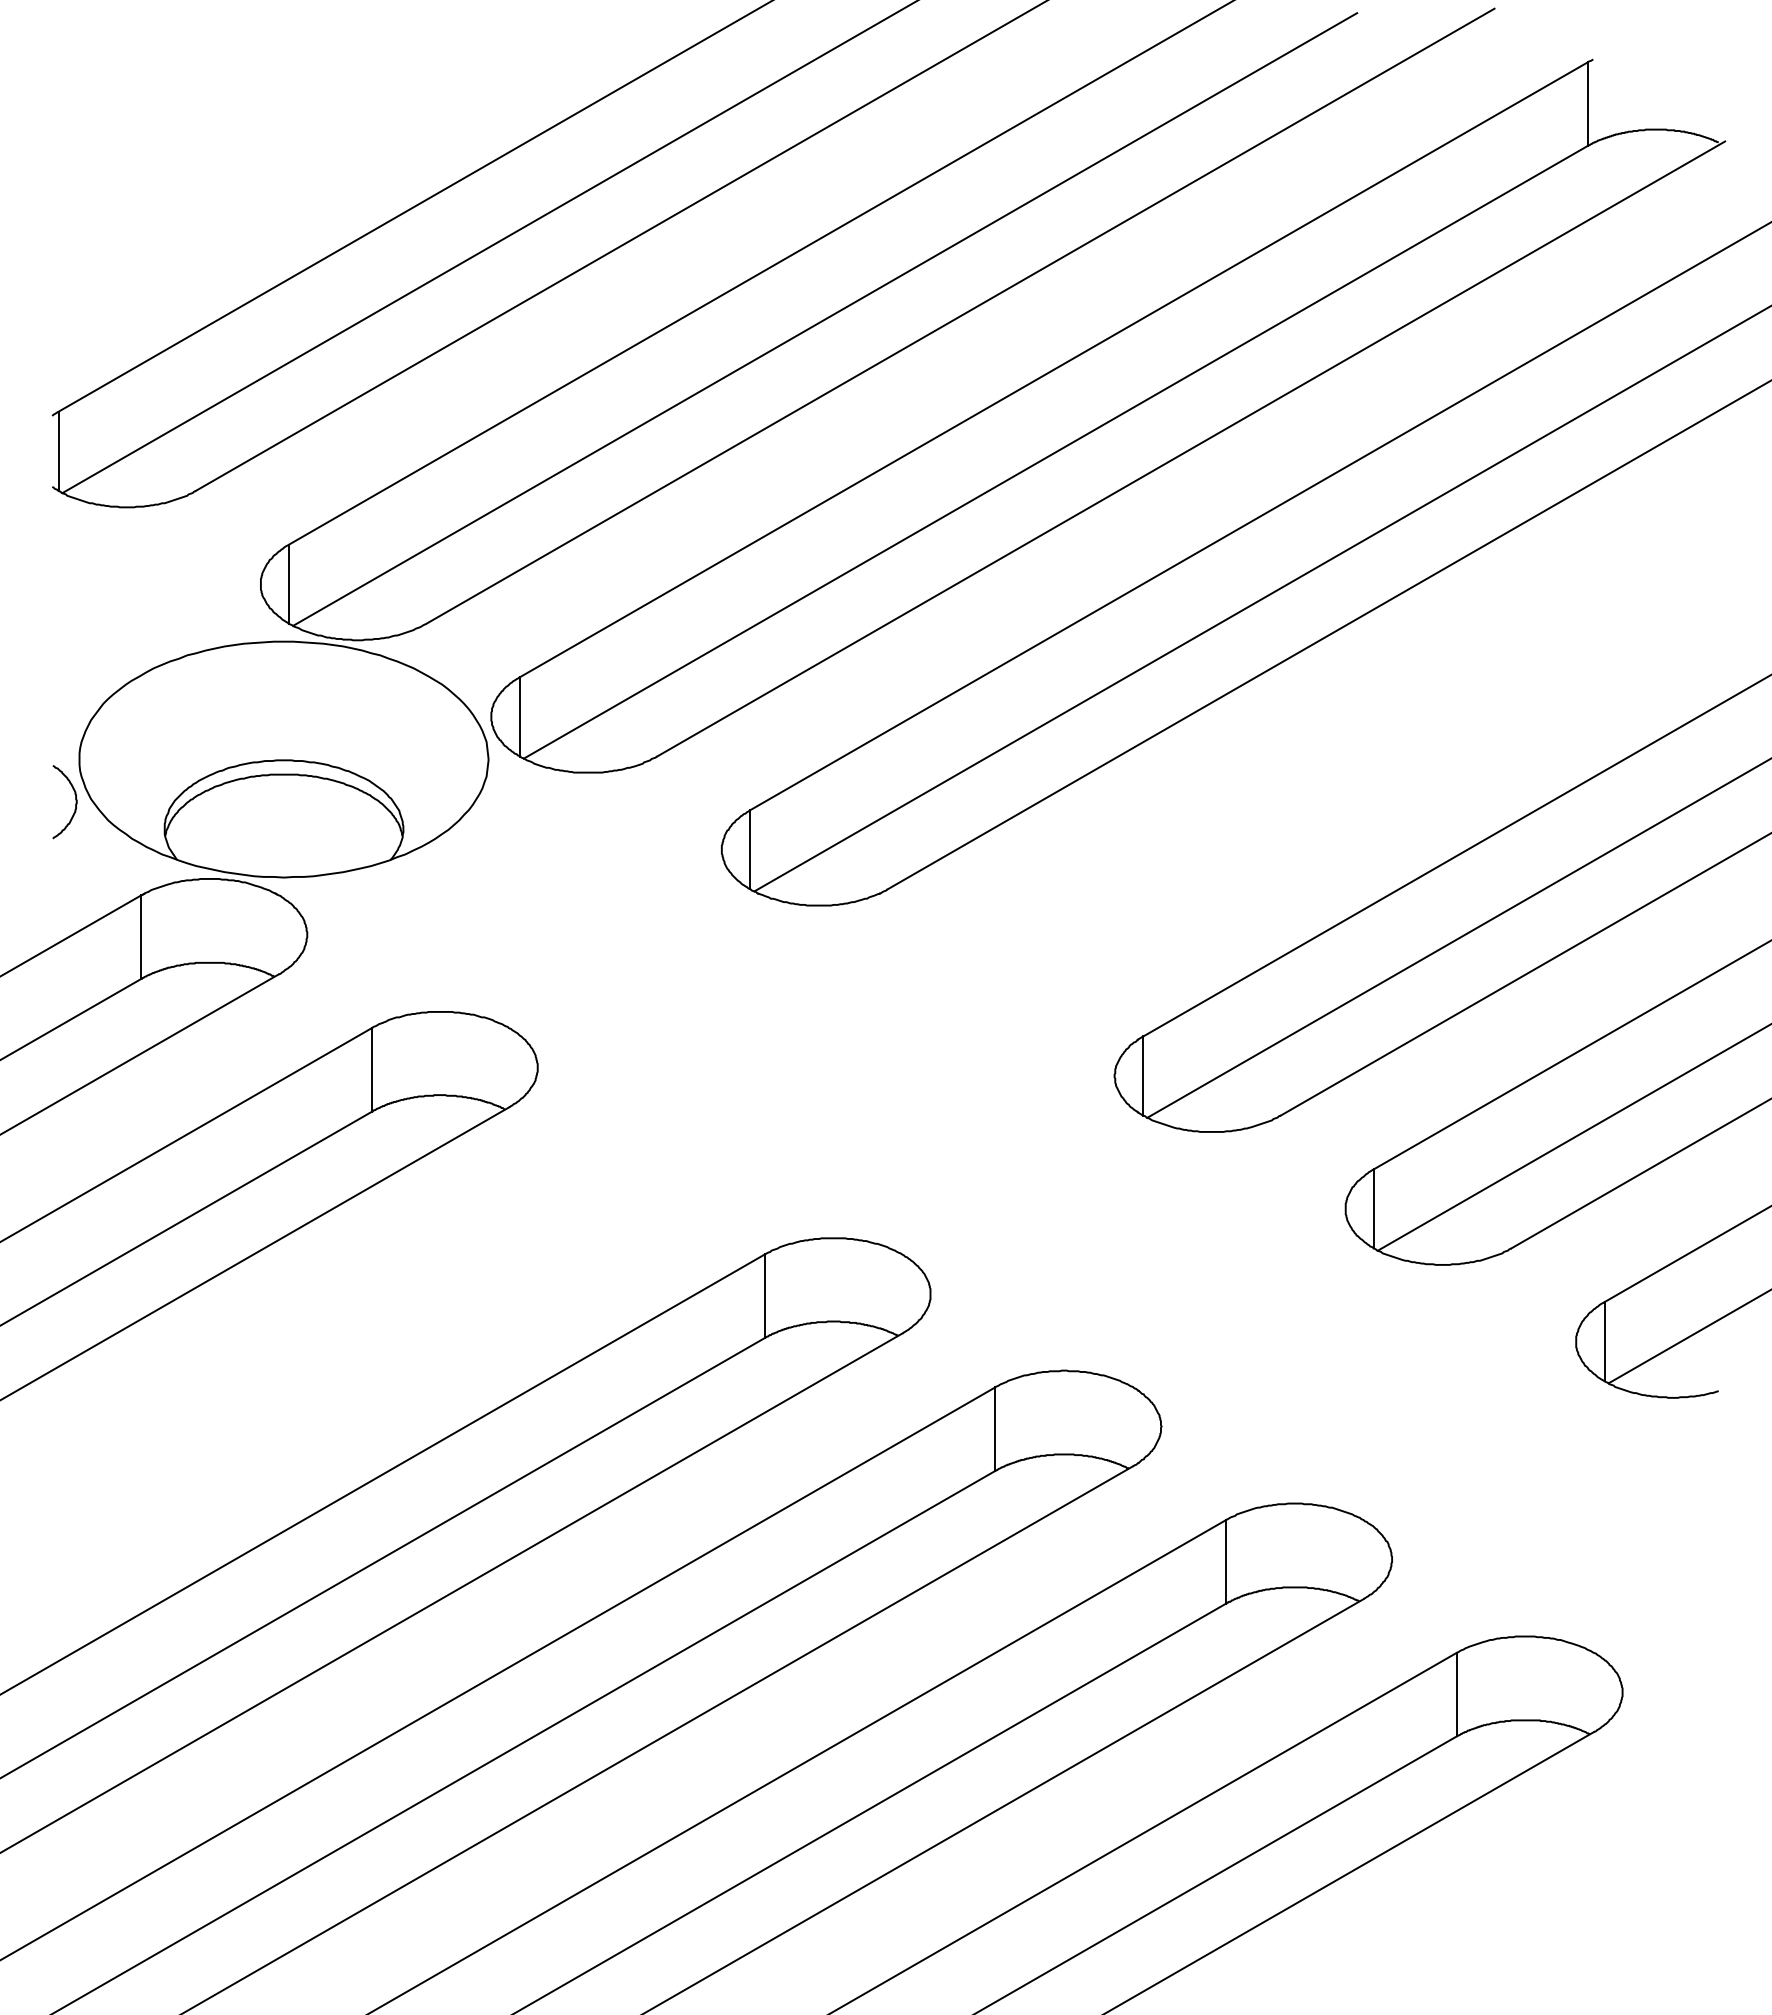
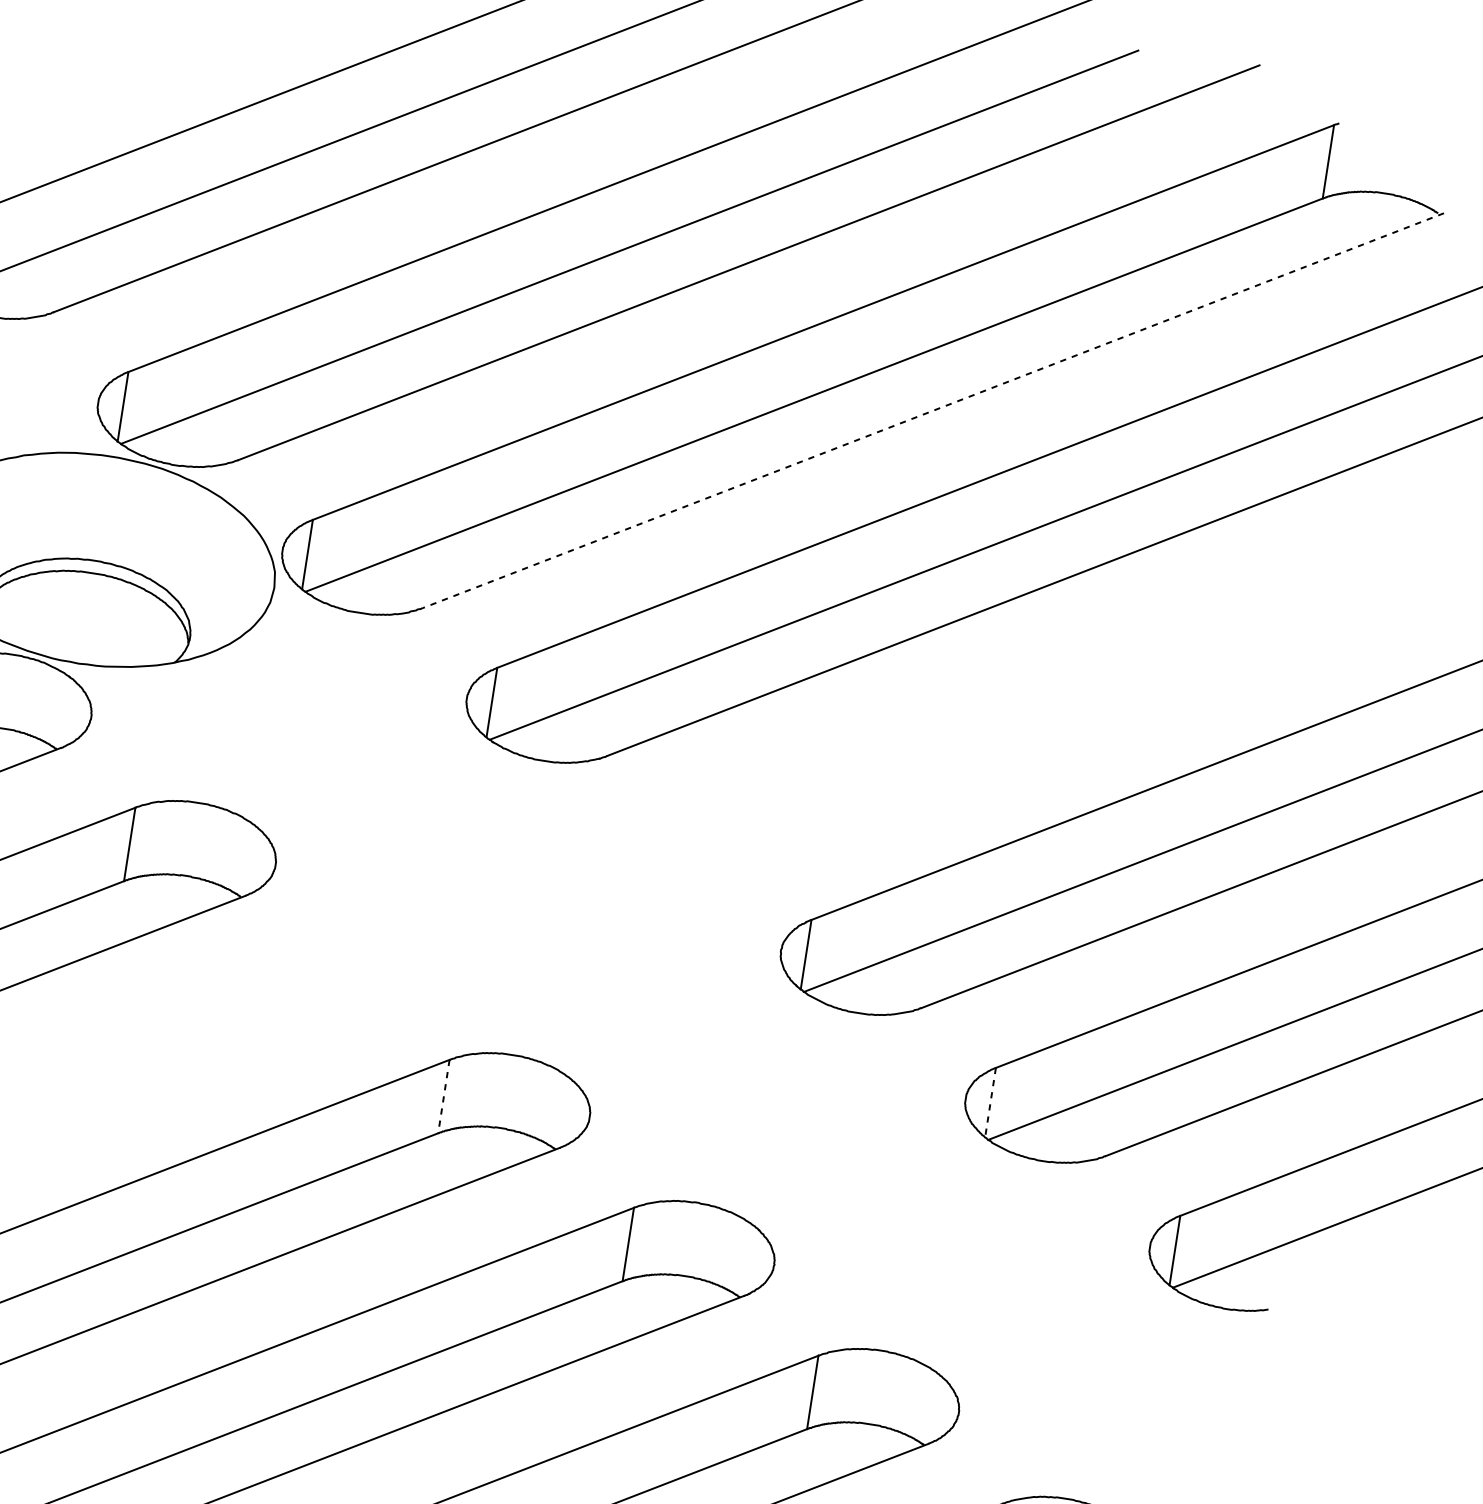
line: (1190, 449) -> (932, 411), solid -> dashed
line: (1373, 1208) -> (990, 1102), solid -> dashed
line: (764, 1296) -> (443, 1096), solid -> dashed

